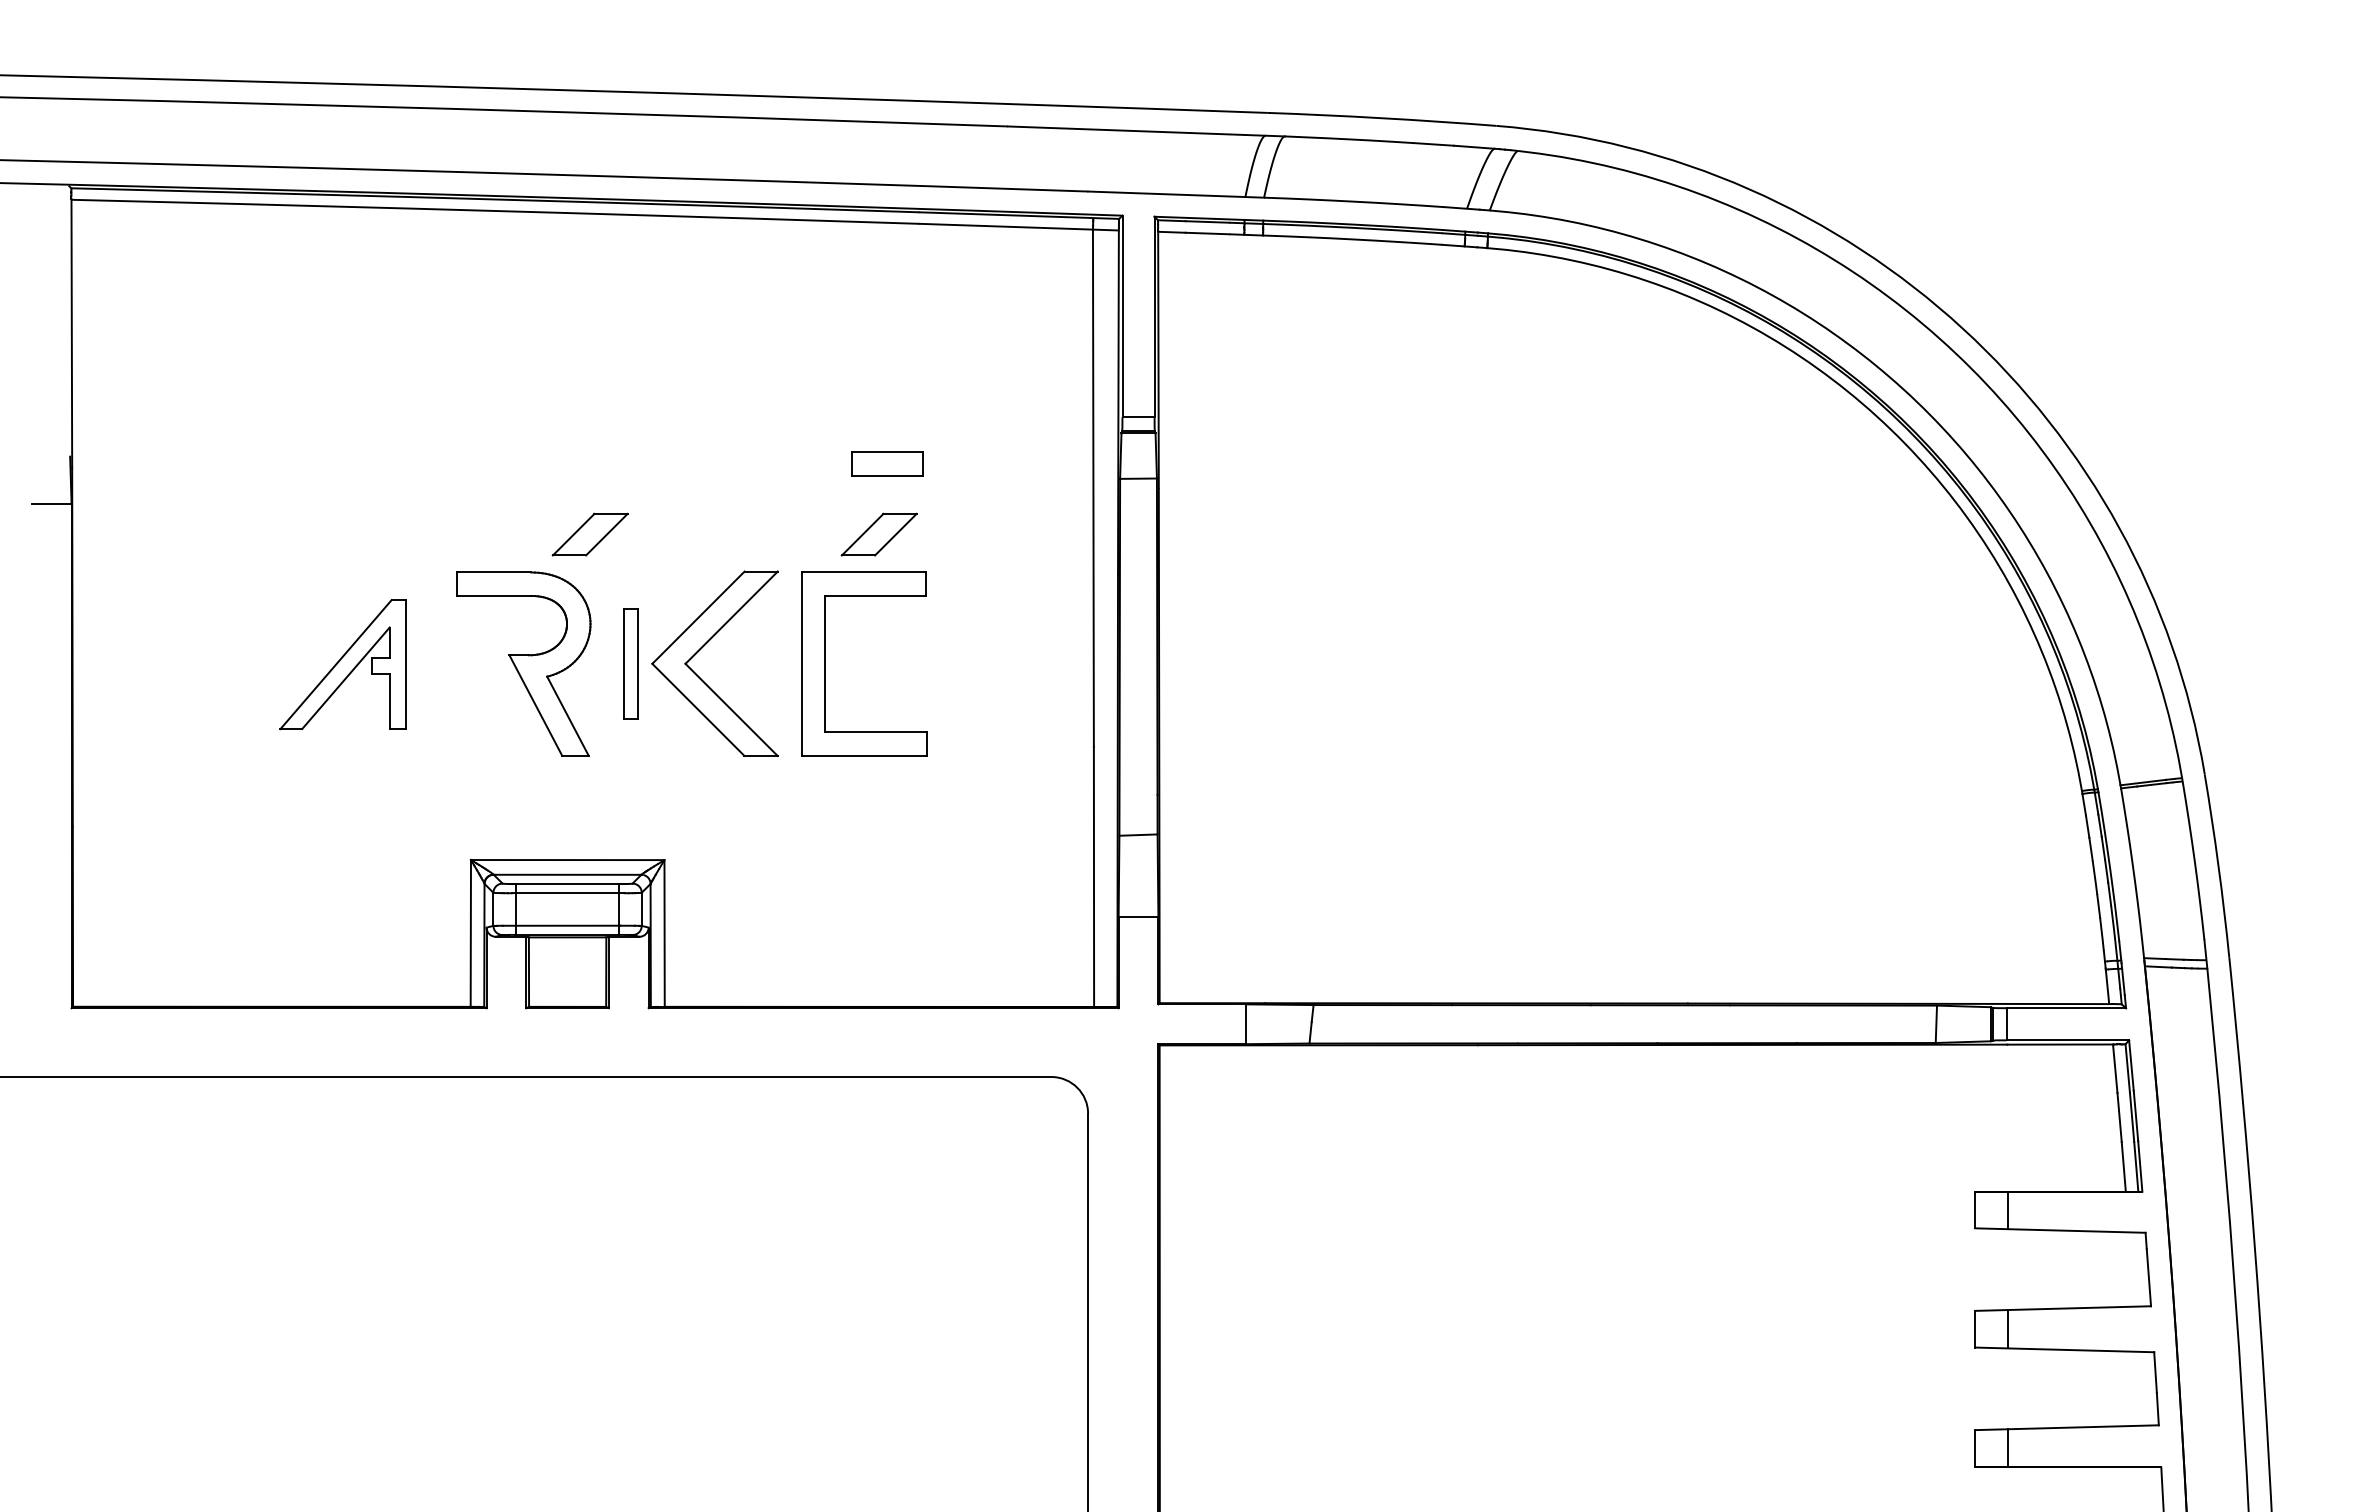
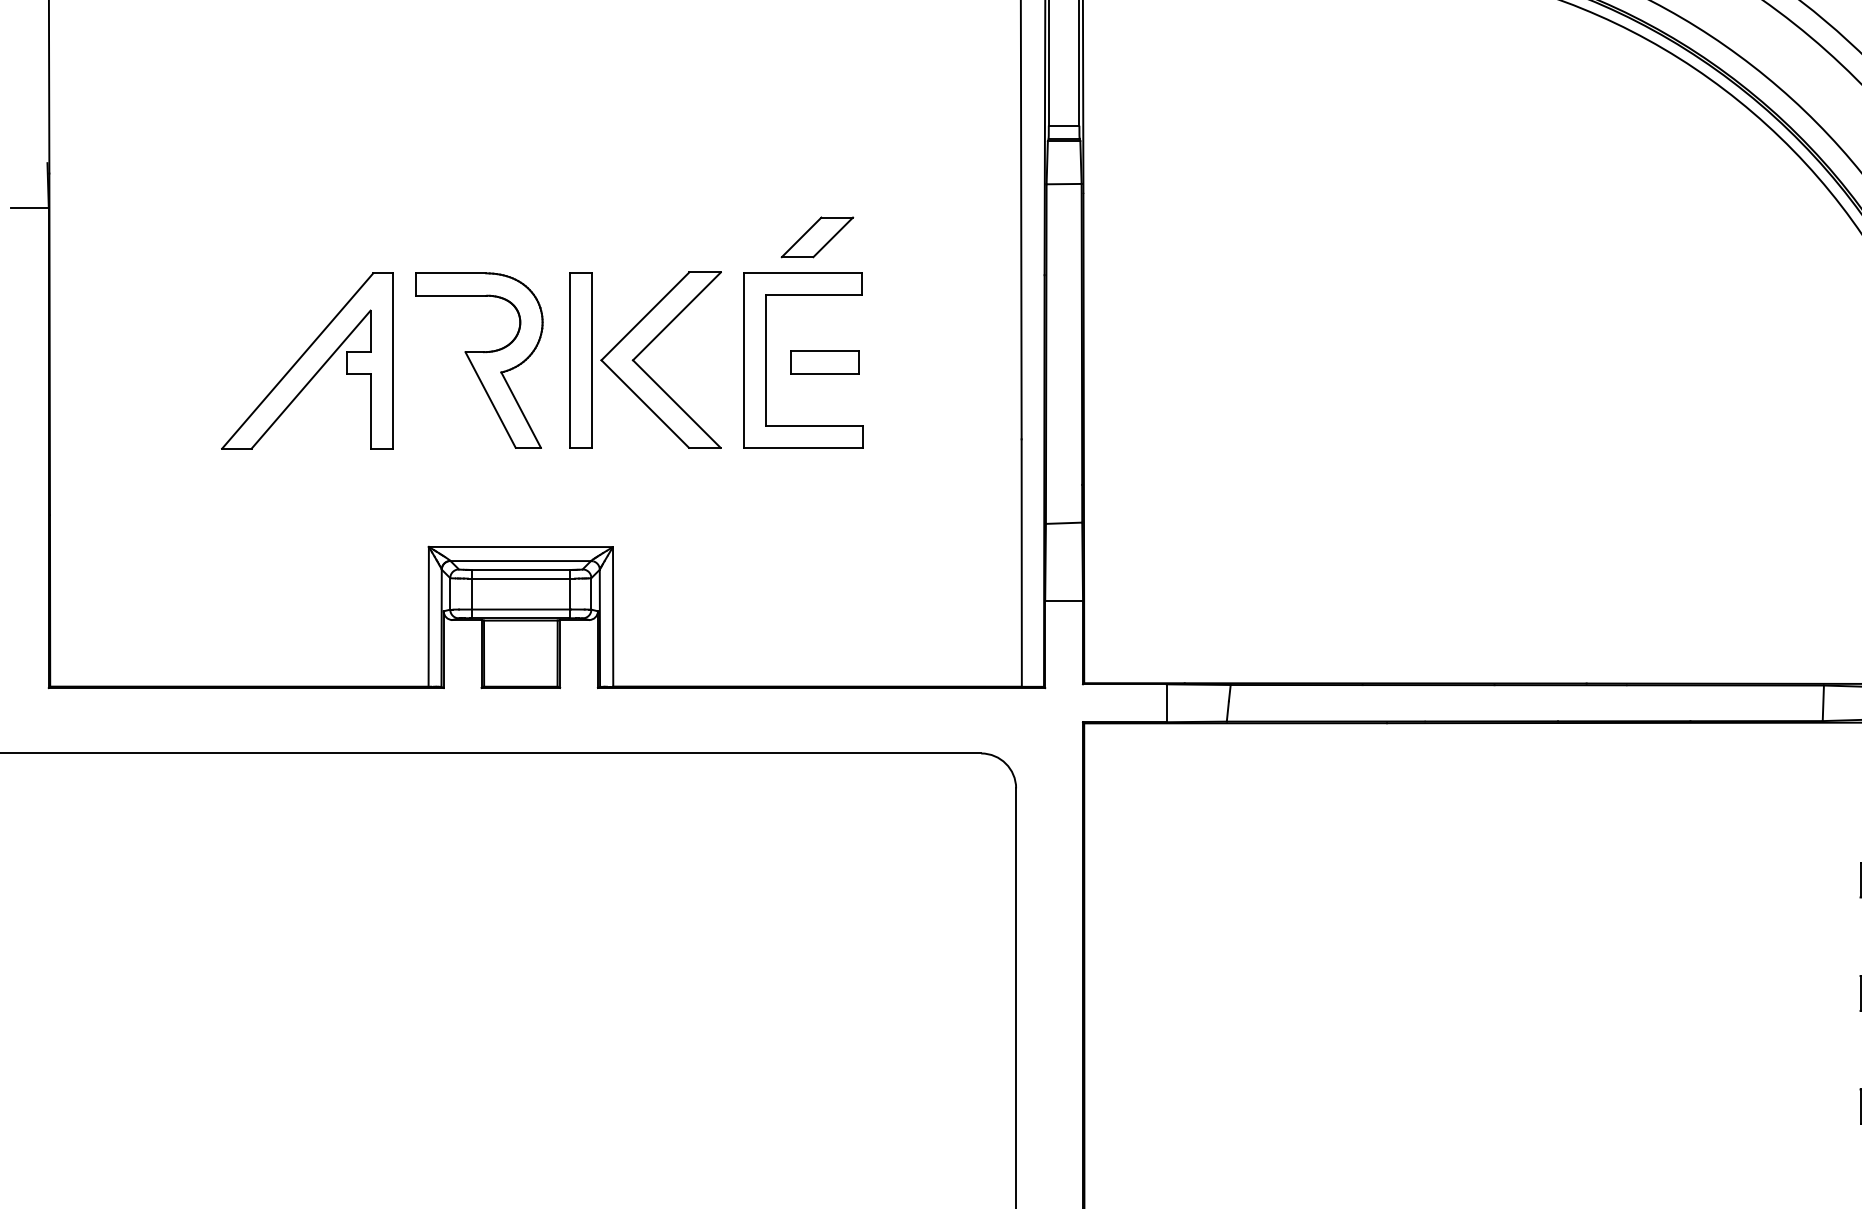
part: (887, 463) -> (825, 361), moved
part: (589, 534) -> (541, 237), removed
part: (630, 663) -> (580, 359), size x1.67
part: (342, 664) -> (306, 360), size x1.43

